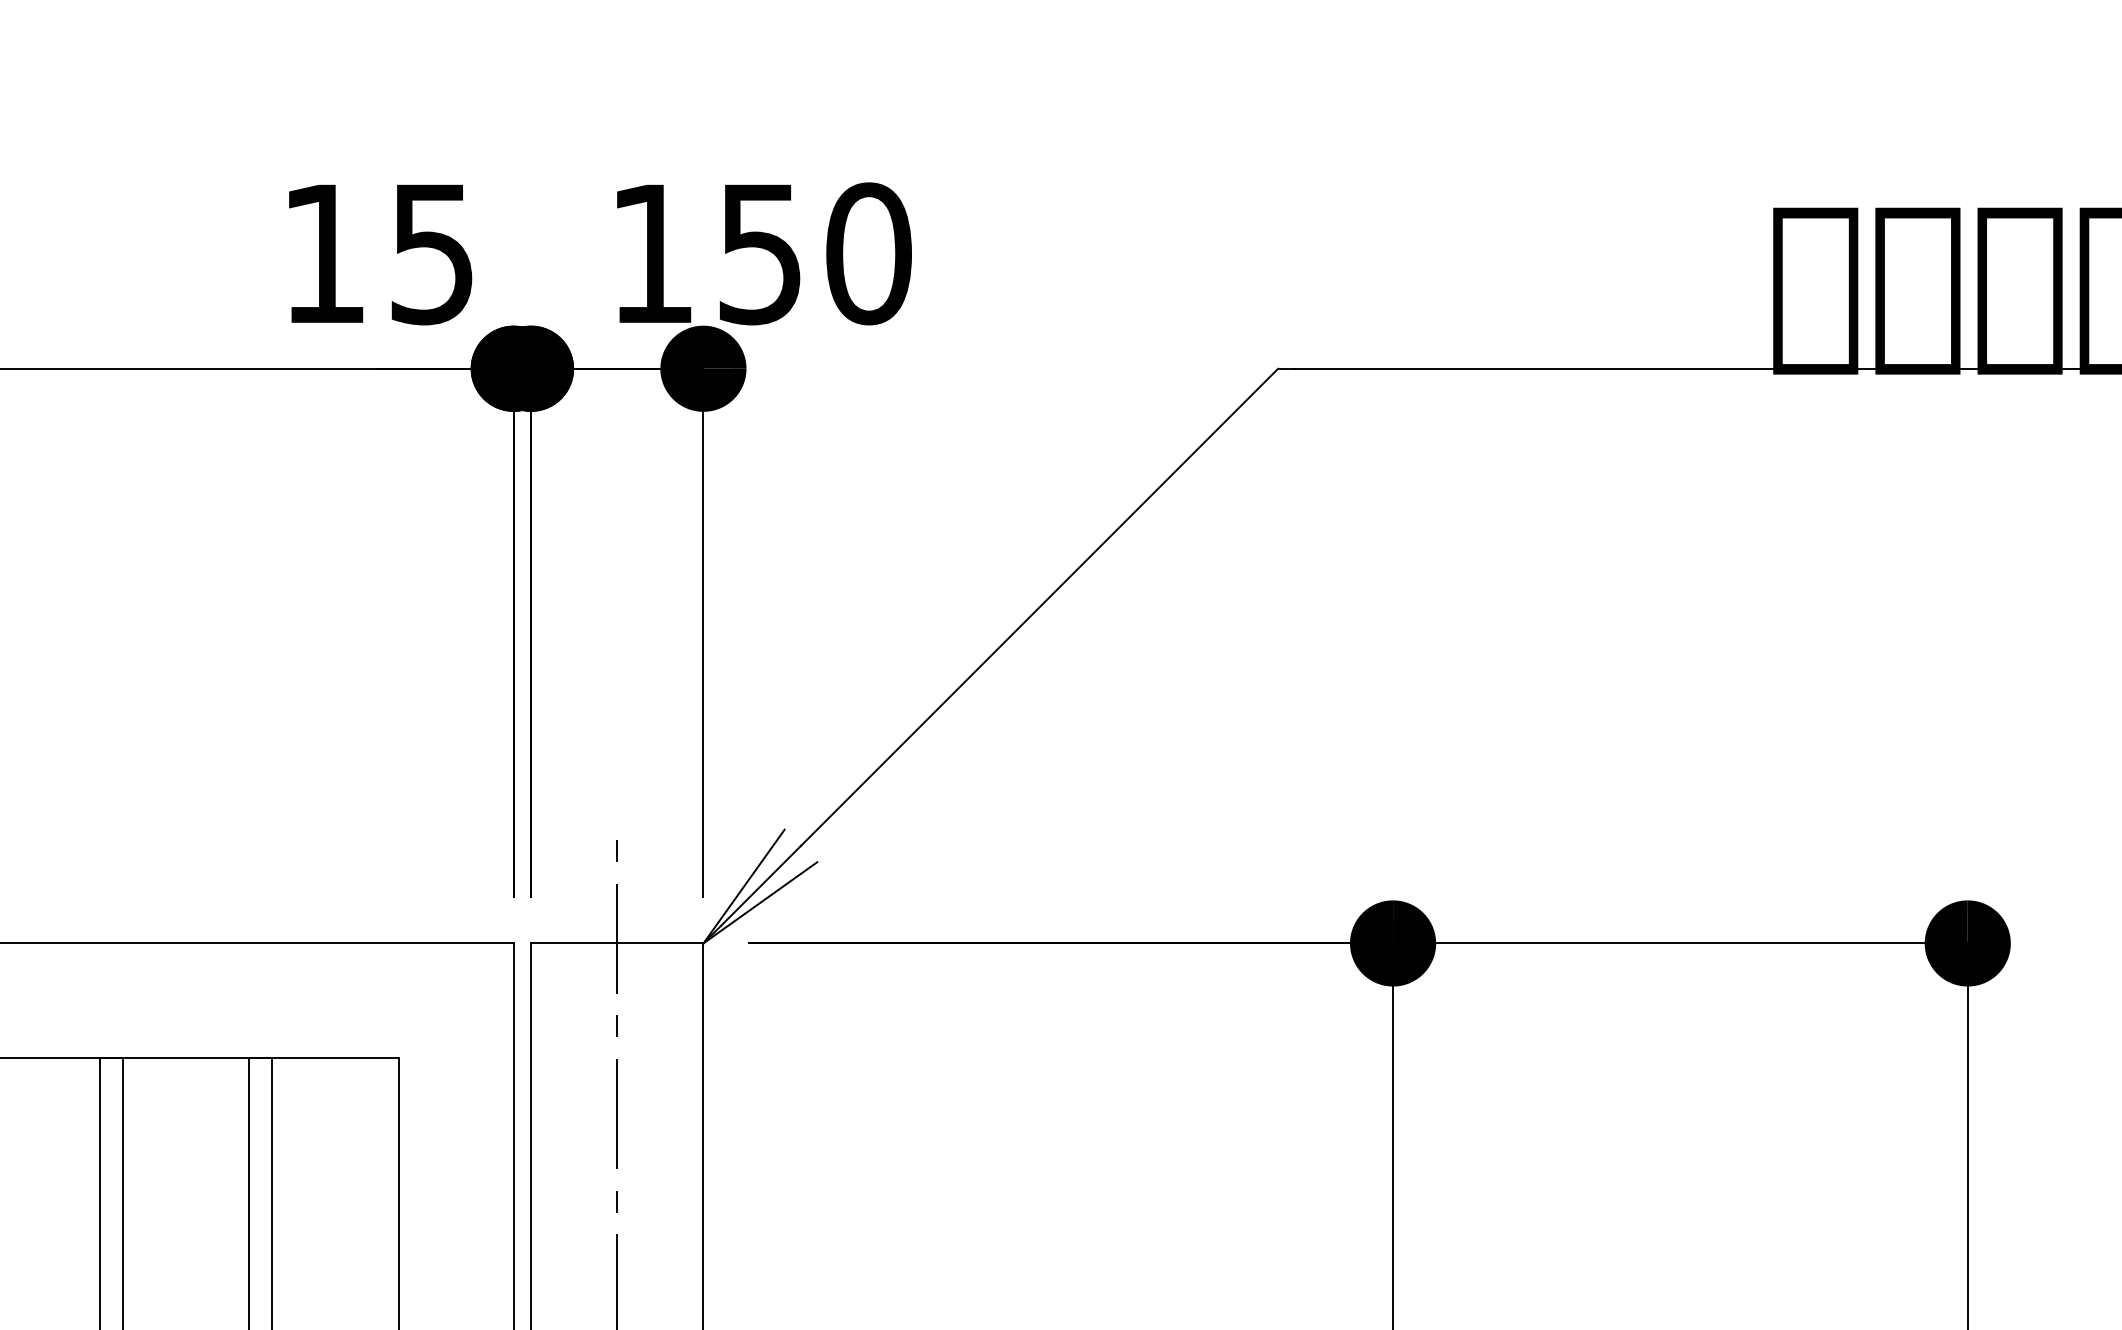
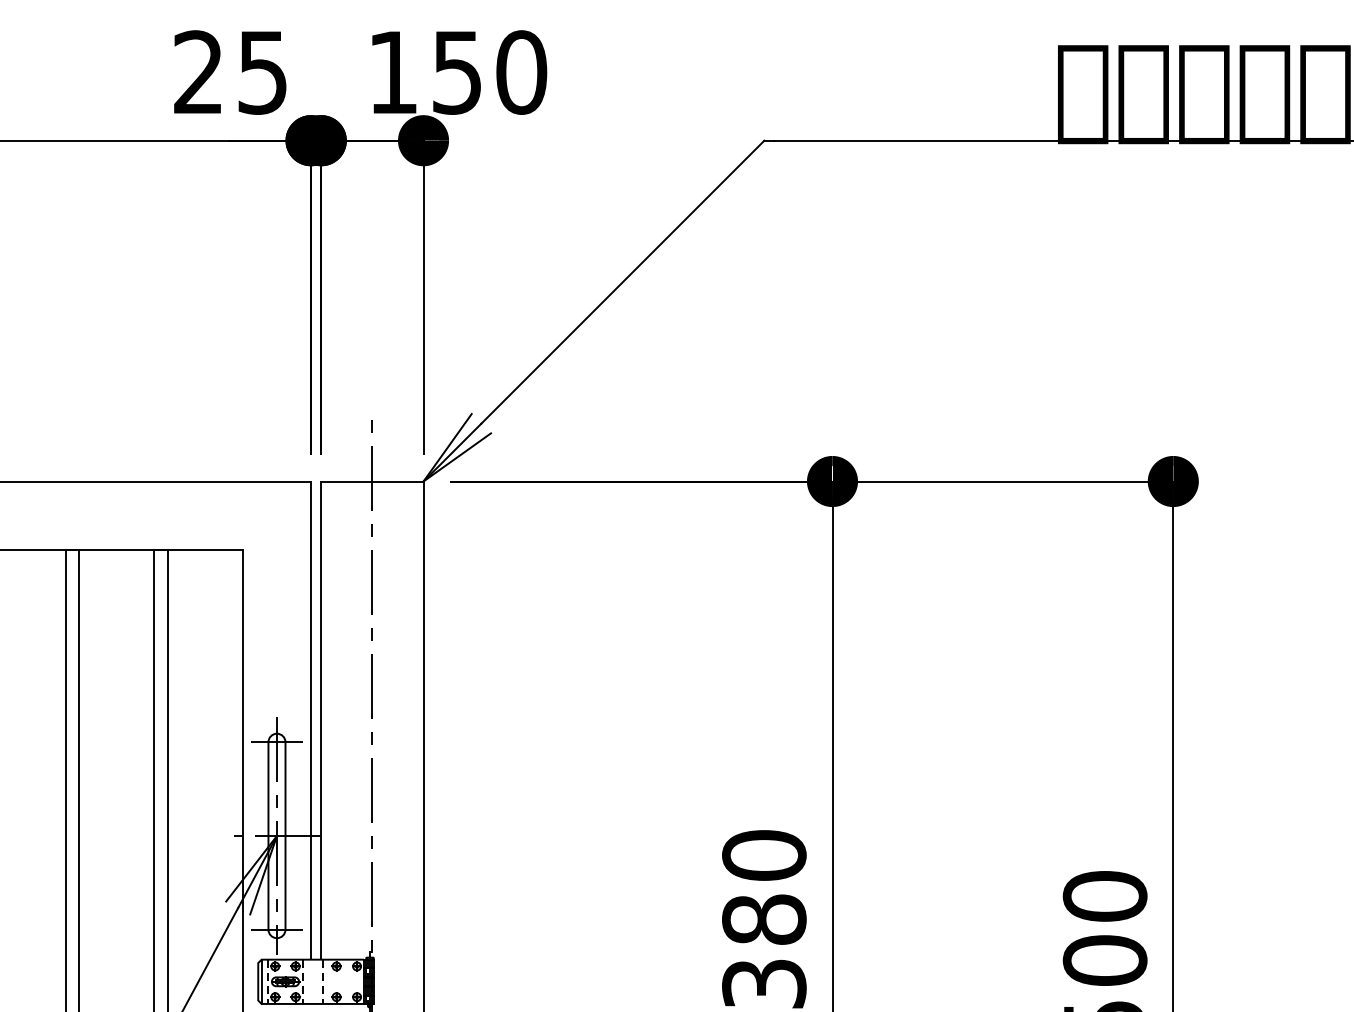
text: (322, 252) -> (197, 71), 15 -> 25

